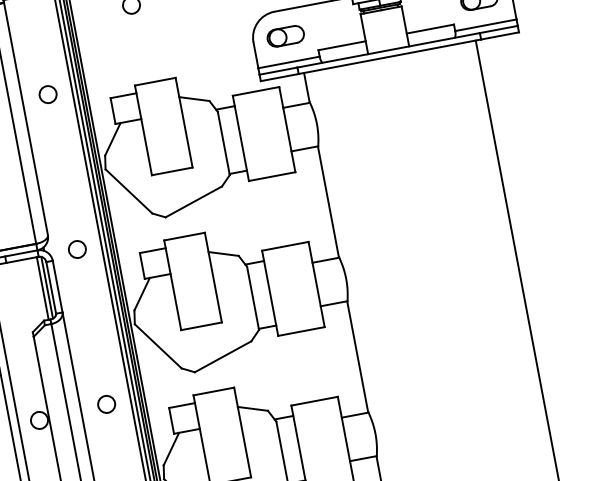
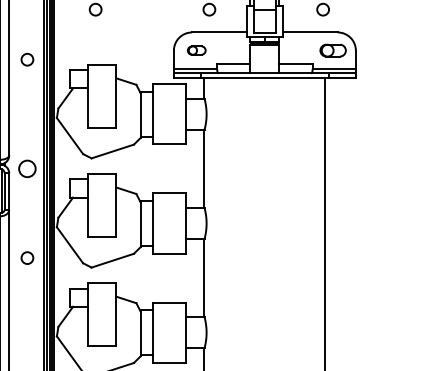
part: (285, 36) -> (196, 50), size x0.7
circle: (77, 248) -> (27, 168), size x1.4
circle: (106, 403) -> (27, 257), moved

